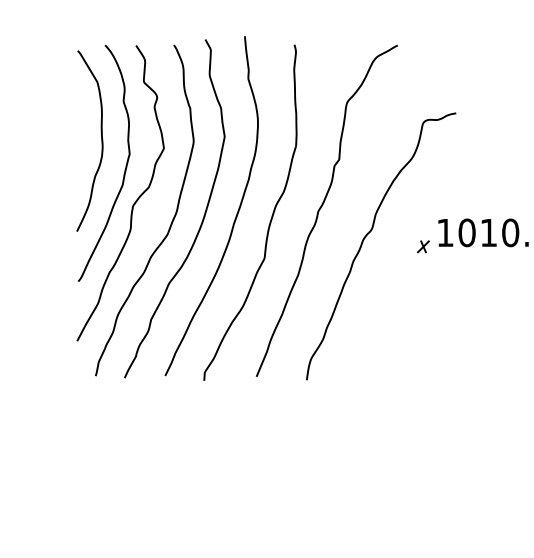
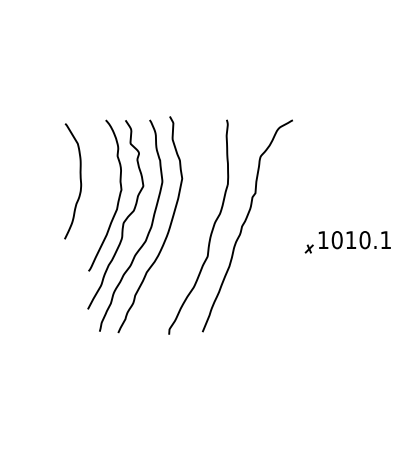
curve: (100, 138) -> (79, 179), moved
curve: (234, 216) -> (188, 229), removed
curve: (370, 233) -> (275, 240), removed

